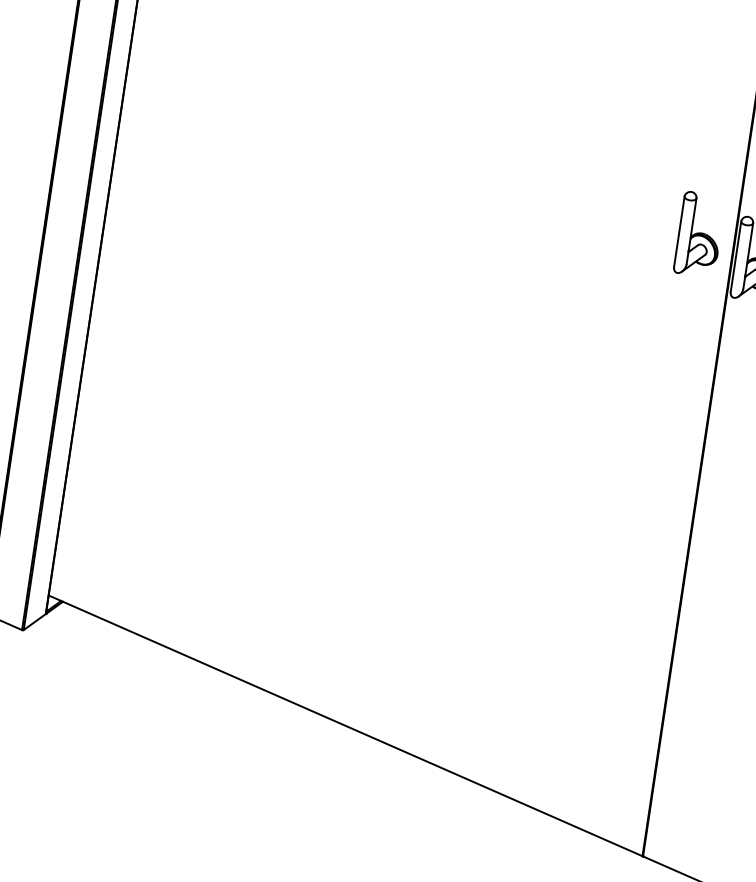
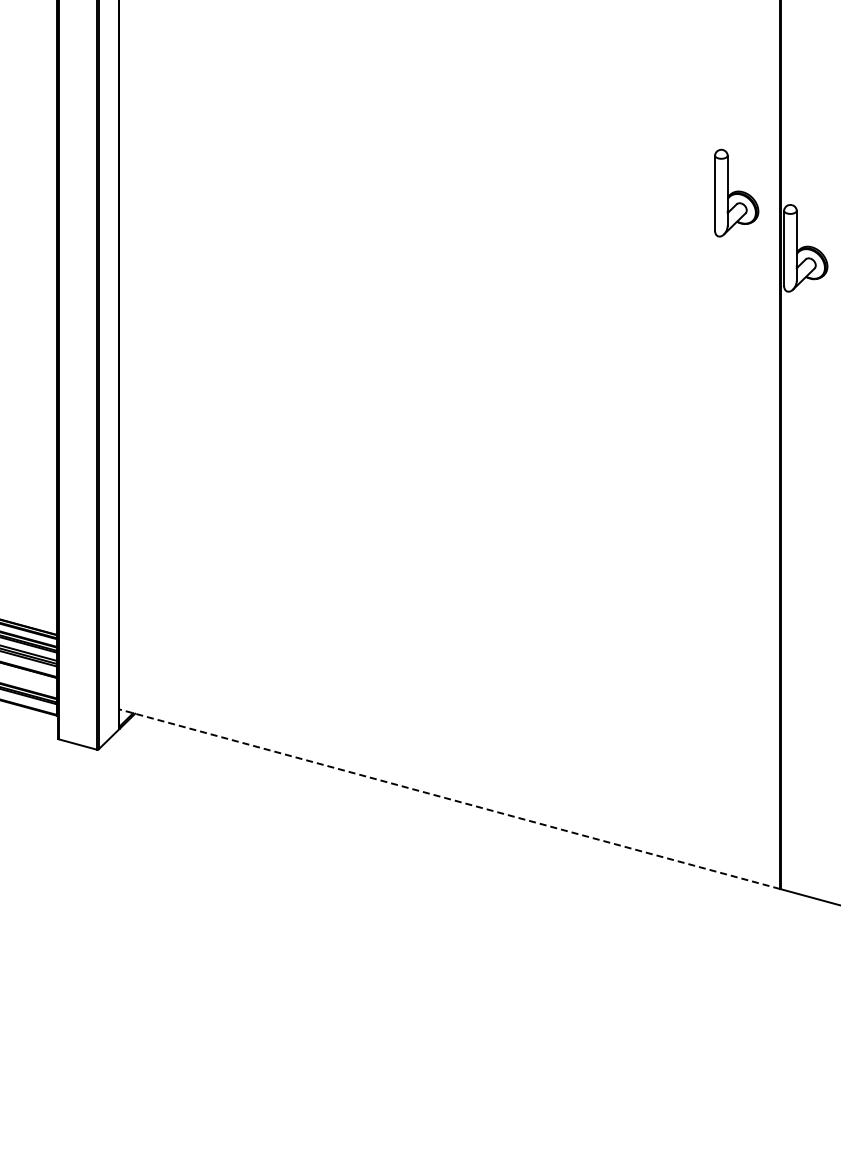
part: (699, 234) -> (736, 192), moved
line: (345, 726) -> (449, 799), solid -> dashed

